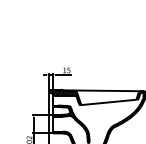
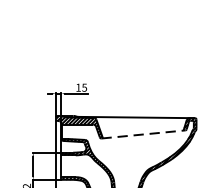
line: (109, 102) -> (144, 134), solid -> dashed

